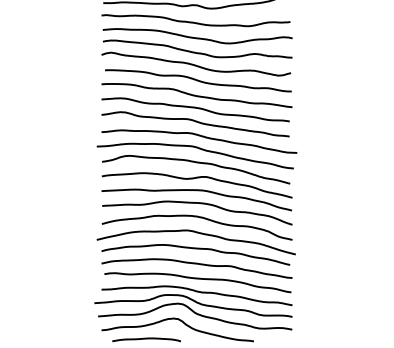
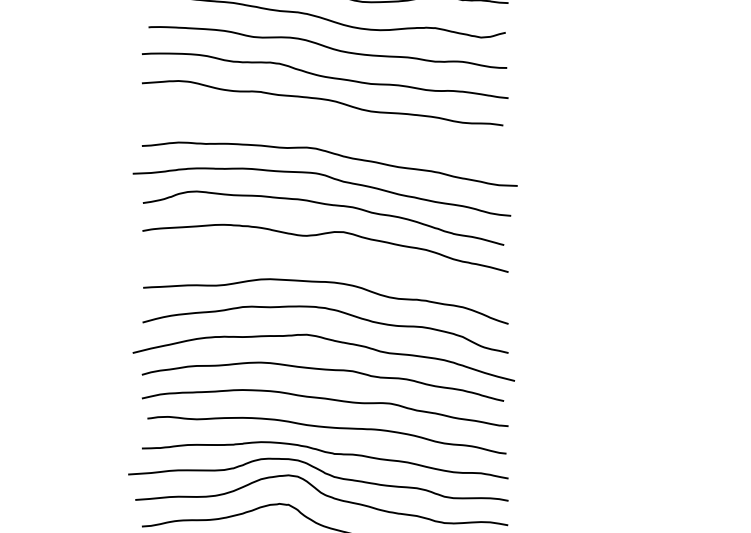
curve: (195, 122) -> (322, 127), removed
curve: (196, 191) -> (324, 259), removed

